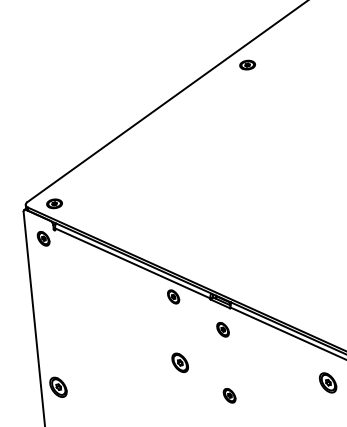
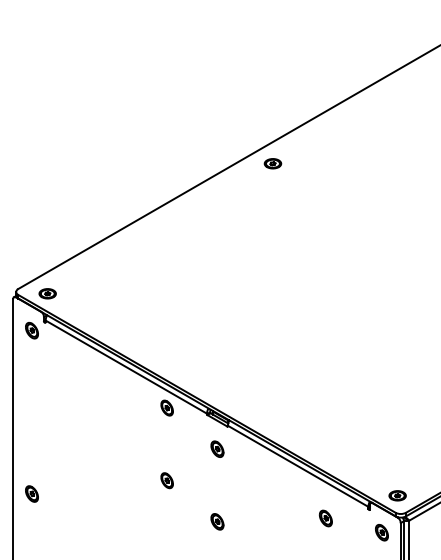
part: (179, 362) -> (166, 480), size x0.71
part: (327, 382) -> (325, 518), size x0.71
part: (57, 386) -> (31, 493), size x0.71

